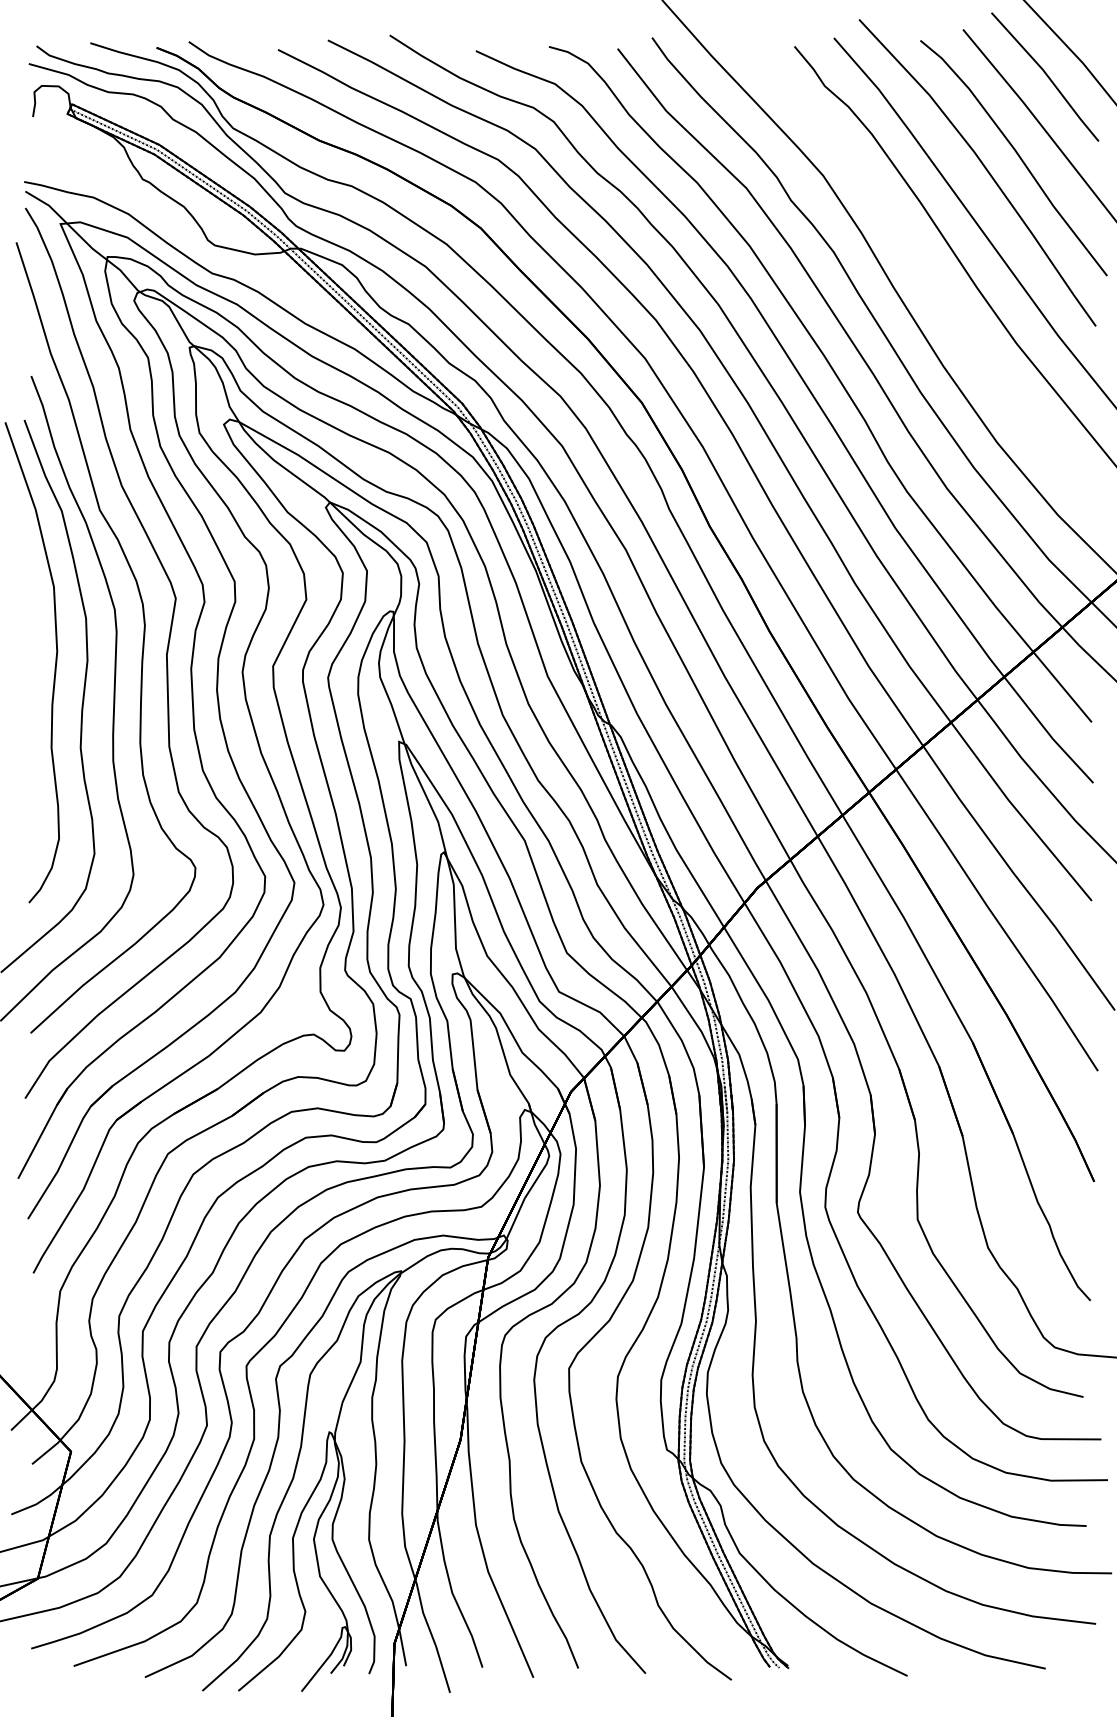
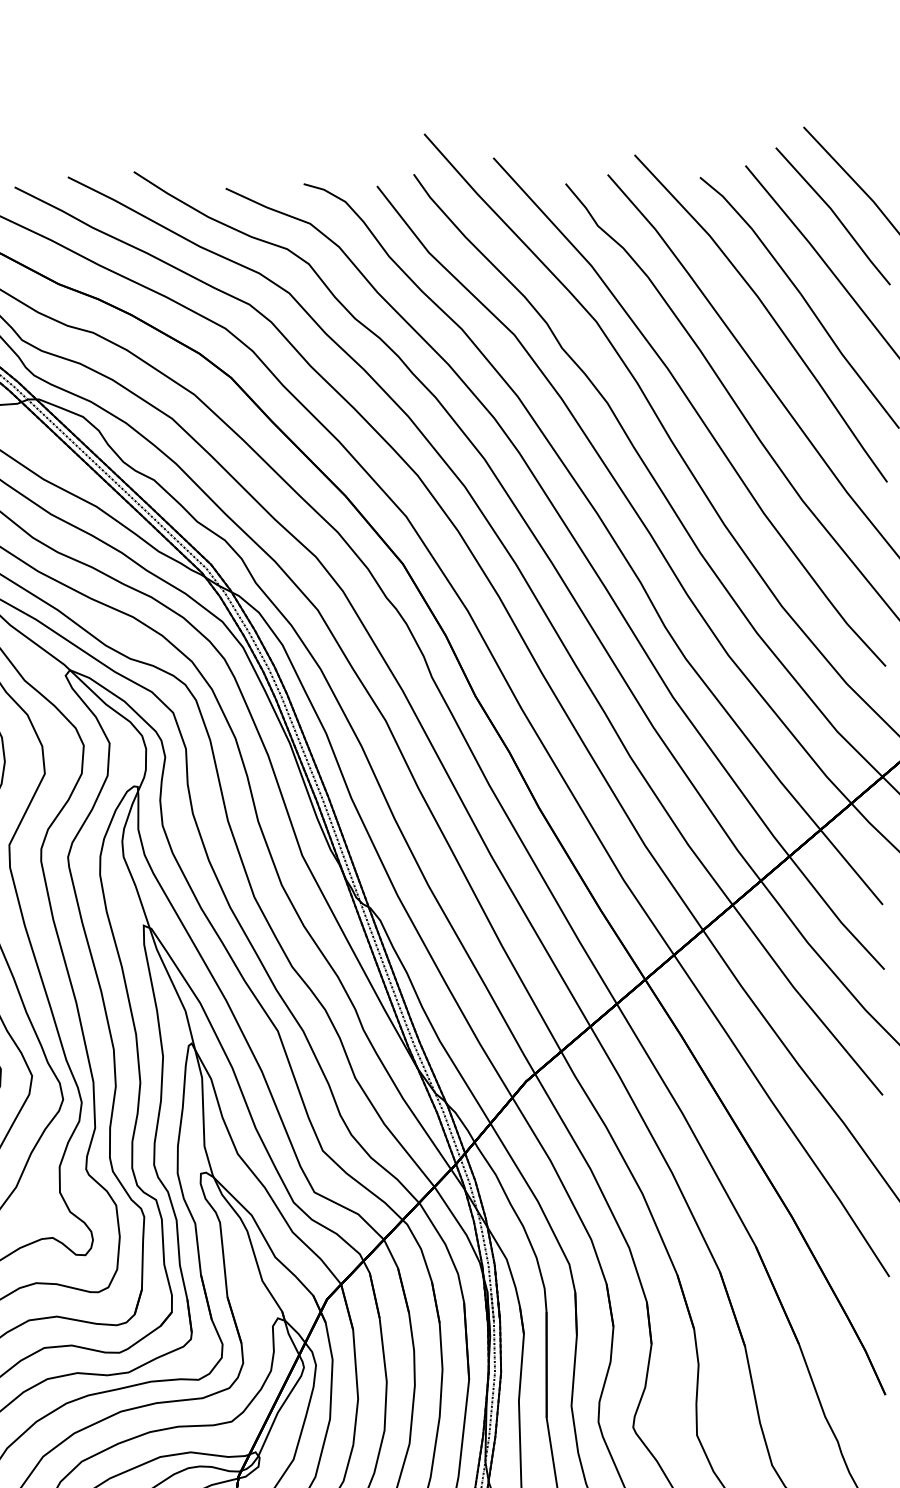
curve: (914, 258) -> (693, 409), added

